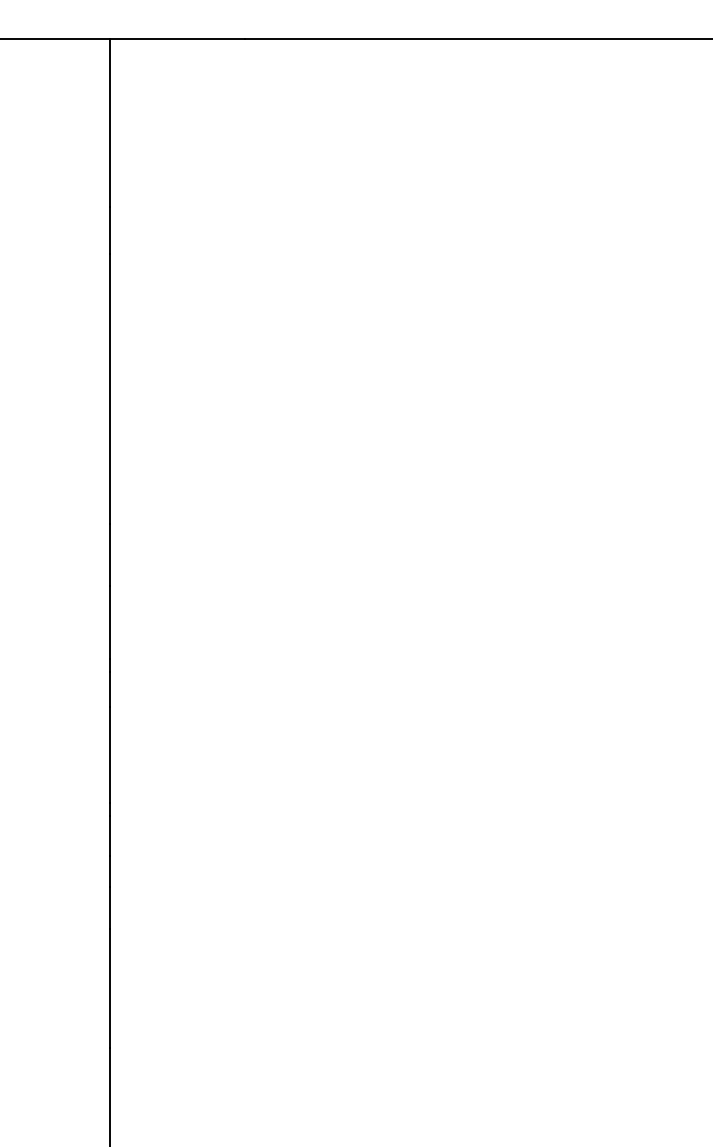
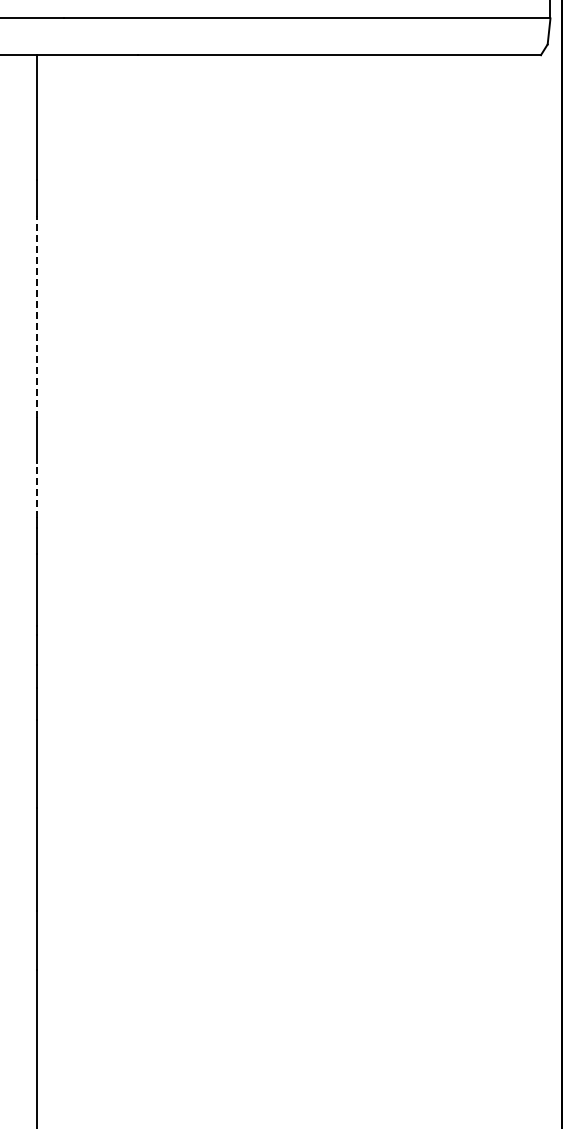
line: (110, 388) -> (37, 316), solid -> dashed
line: (110, 622) -> (37, 490), solid -> dashed

